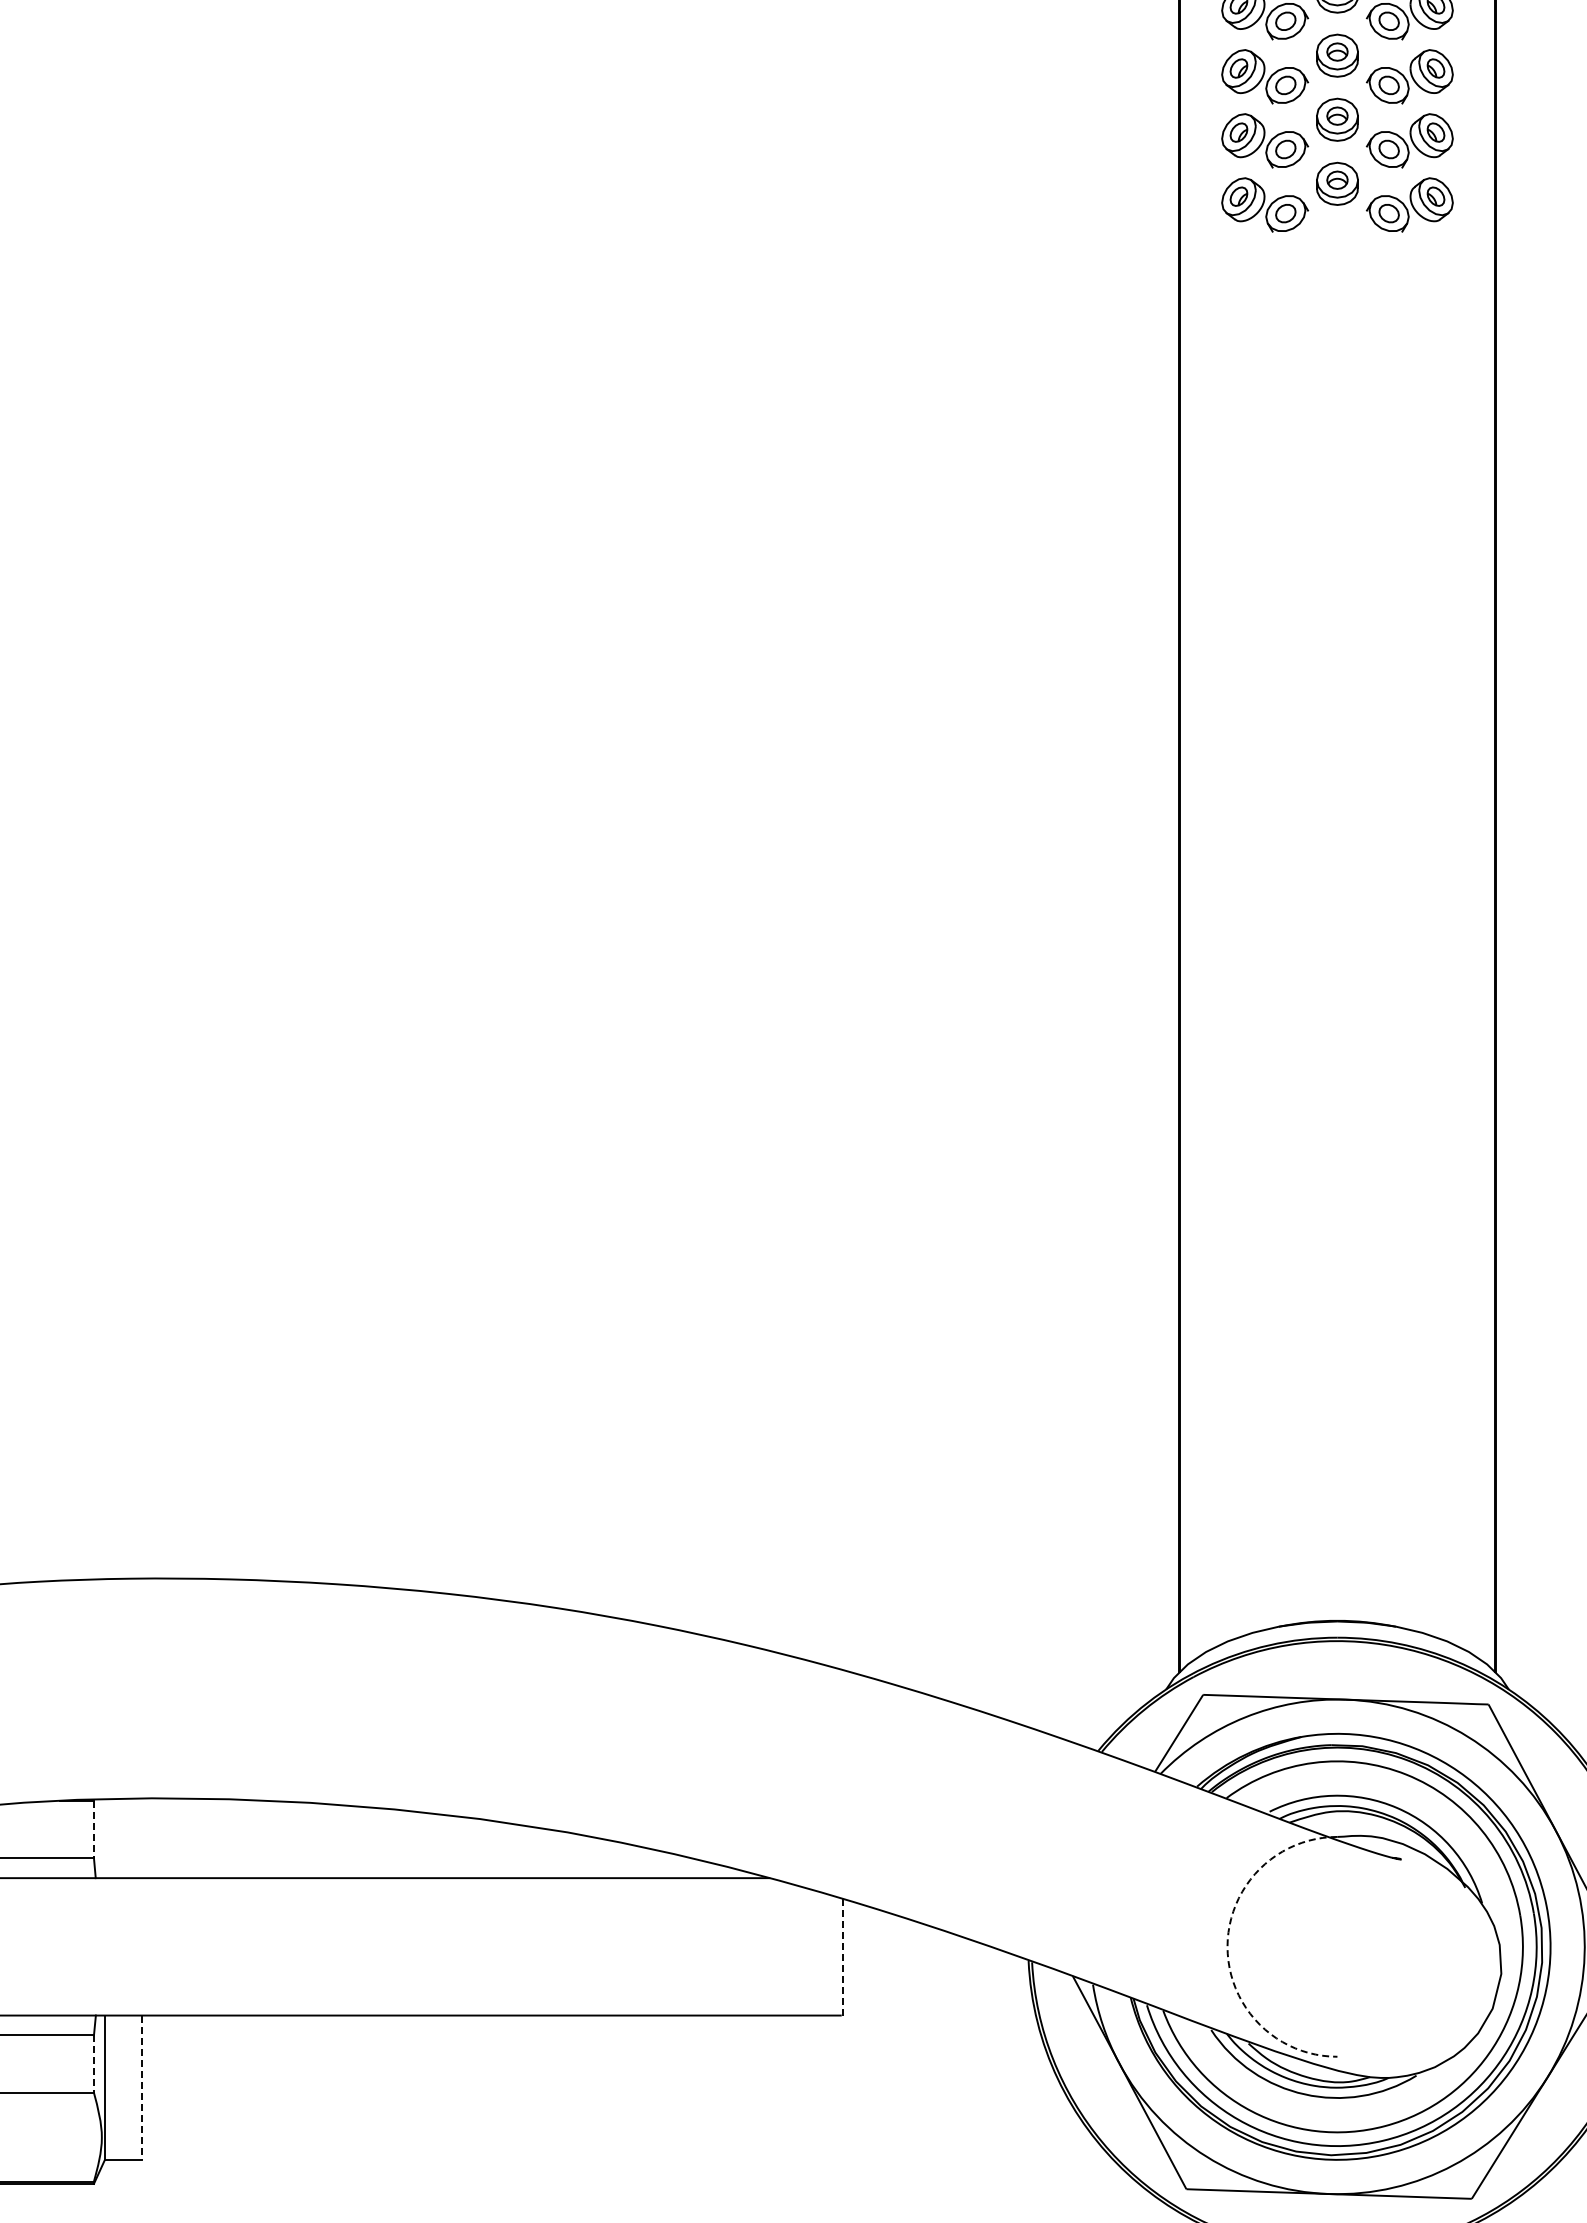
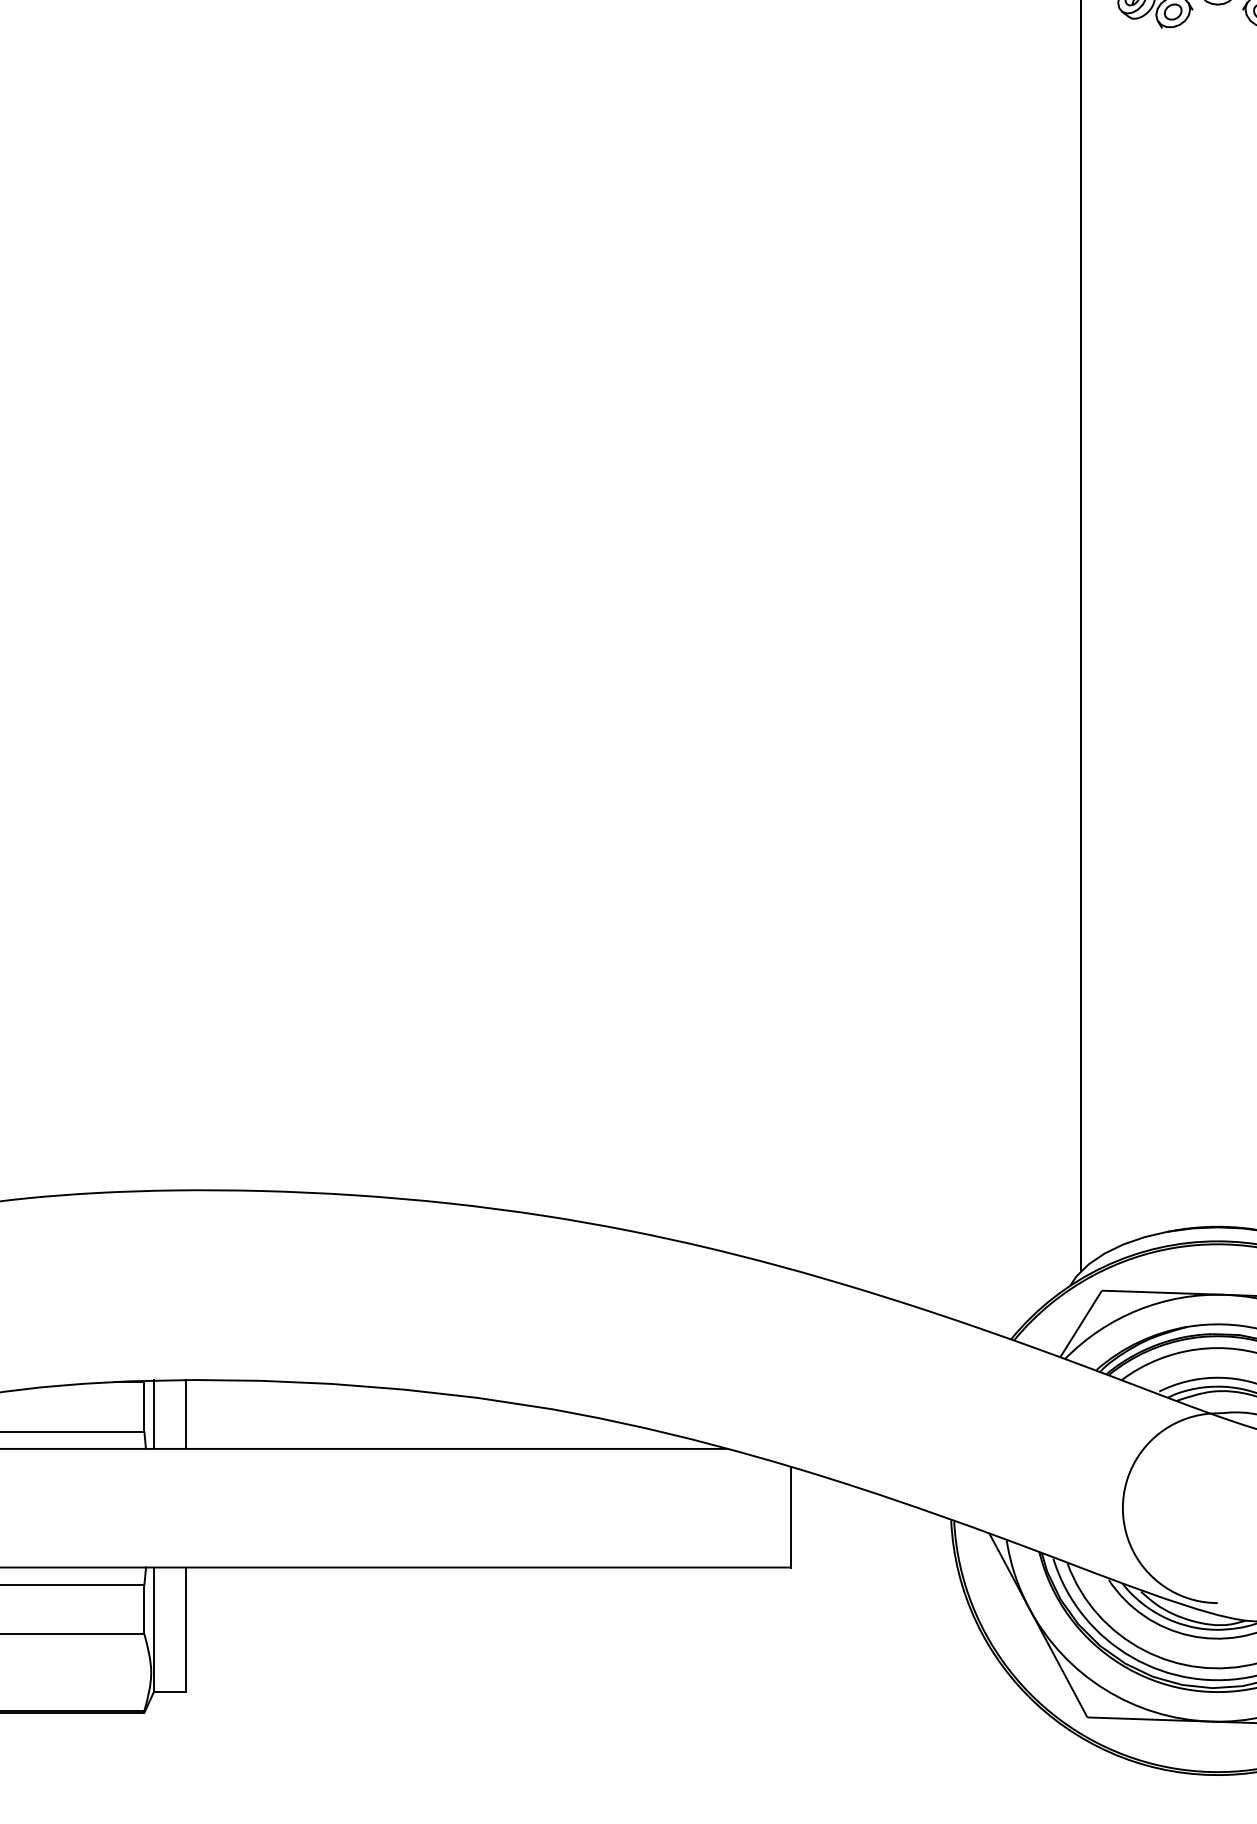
line: (93, 1829) -> (144, 1406), dashed -> solid
line: (104, 1837) -> (153, 1413), added
line: (142, 1837) -> (186, 1413), added
arc: (1227, 1946) -> (1122, 1507), dashed -> solid
line: (842, 1956) -> (790, 1516), dashed -> solid
line: (93, 2064) -> (144, 1609), dashed -> solid
line: (142, 2088) -> (186, 1630), dashed -> solid

